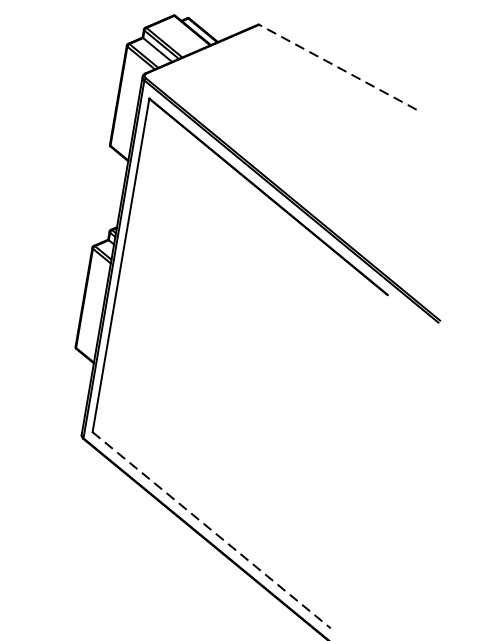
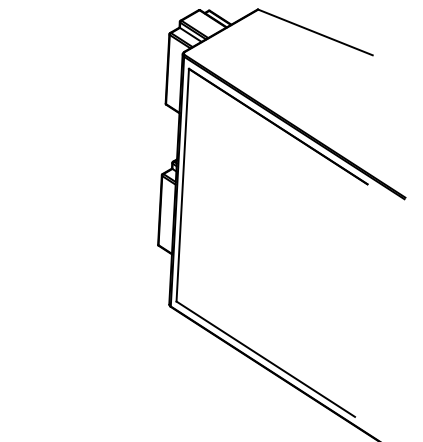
line: (337, 67) -> (315, 32), dashed -> solid
line: (212, 530) -> (266, 359), dashed -> solid

